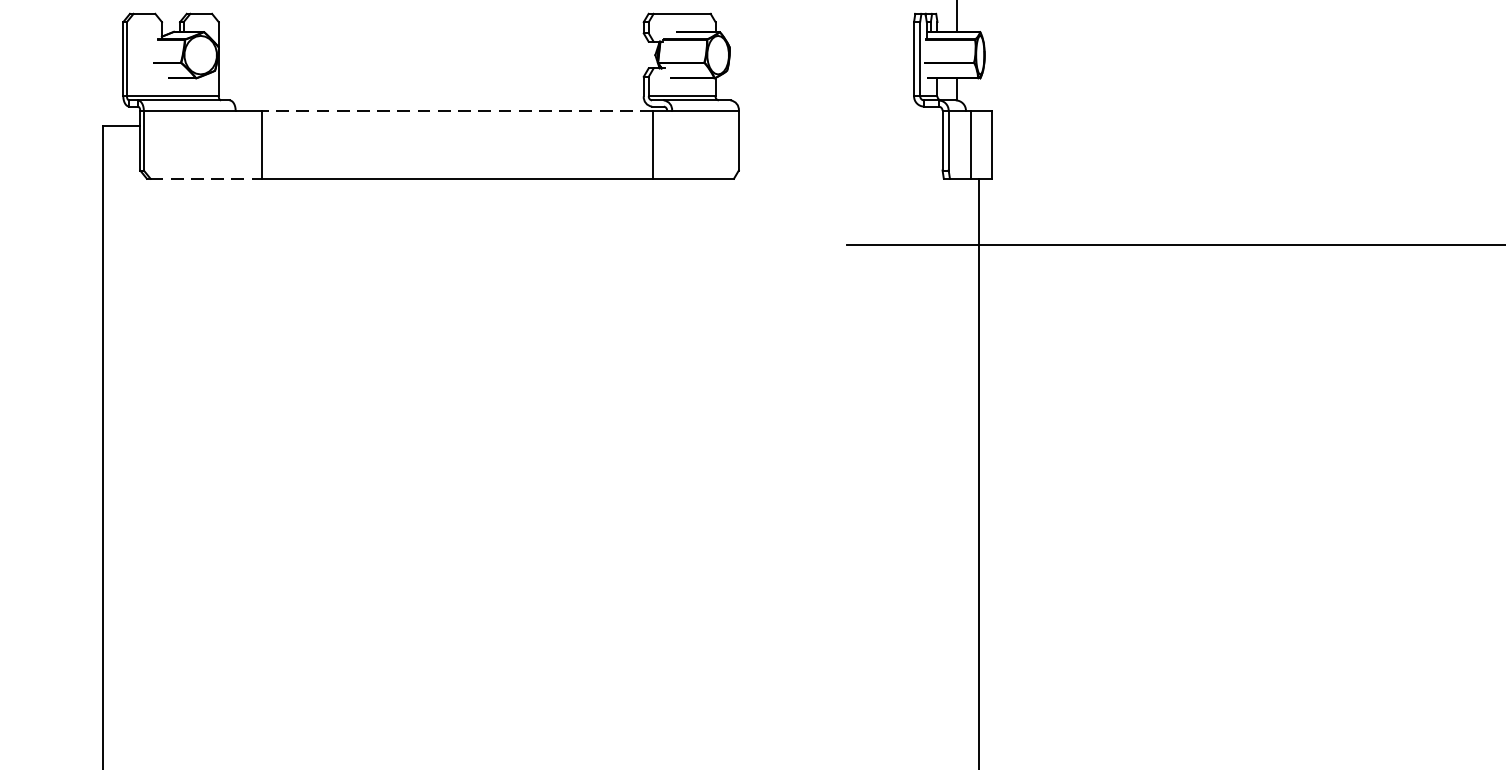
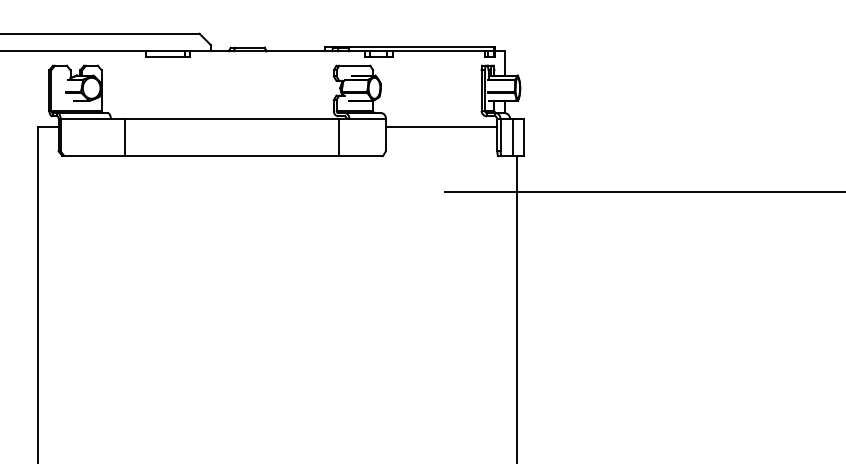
line: (458, 110) -> (232, 118), dashed -> solid
line: (840, 126) -> (441, 127), added
line: (207, 178) -> (95, 155), dashed -> solid

